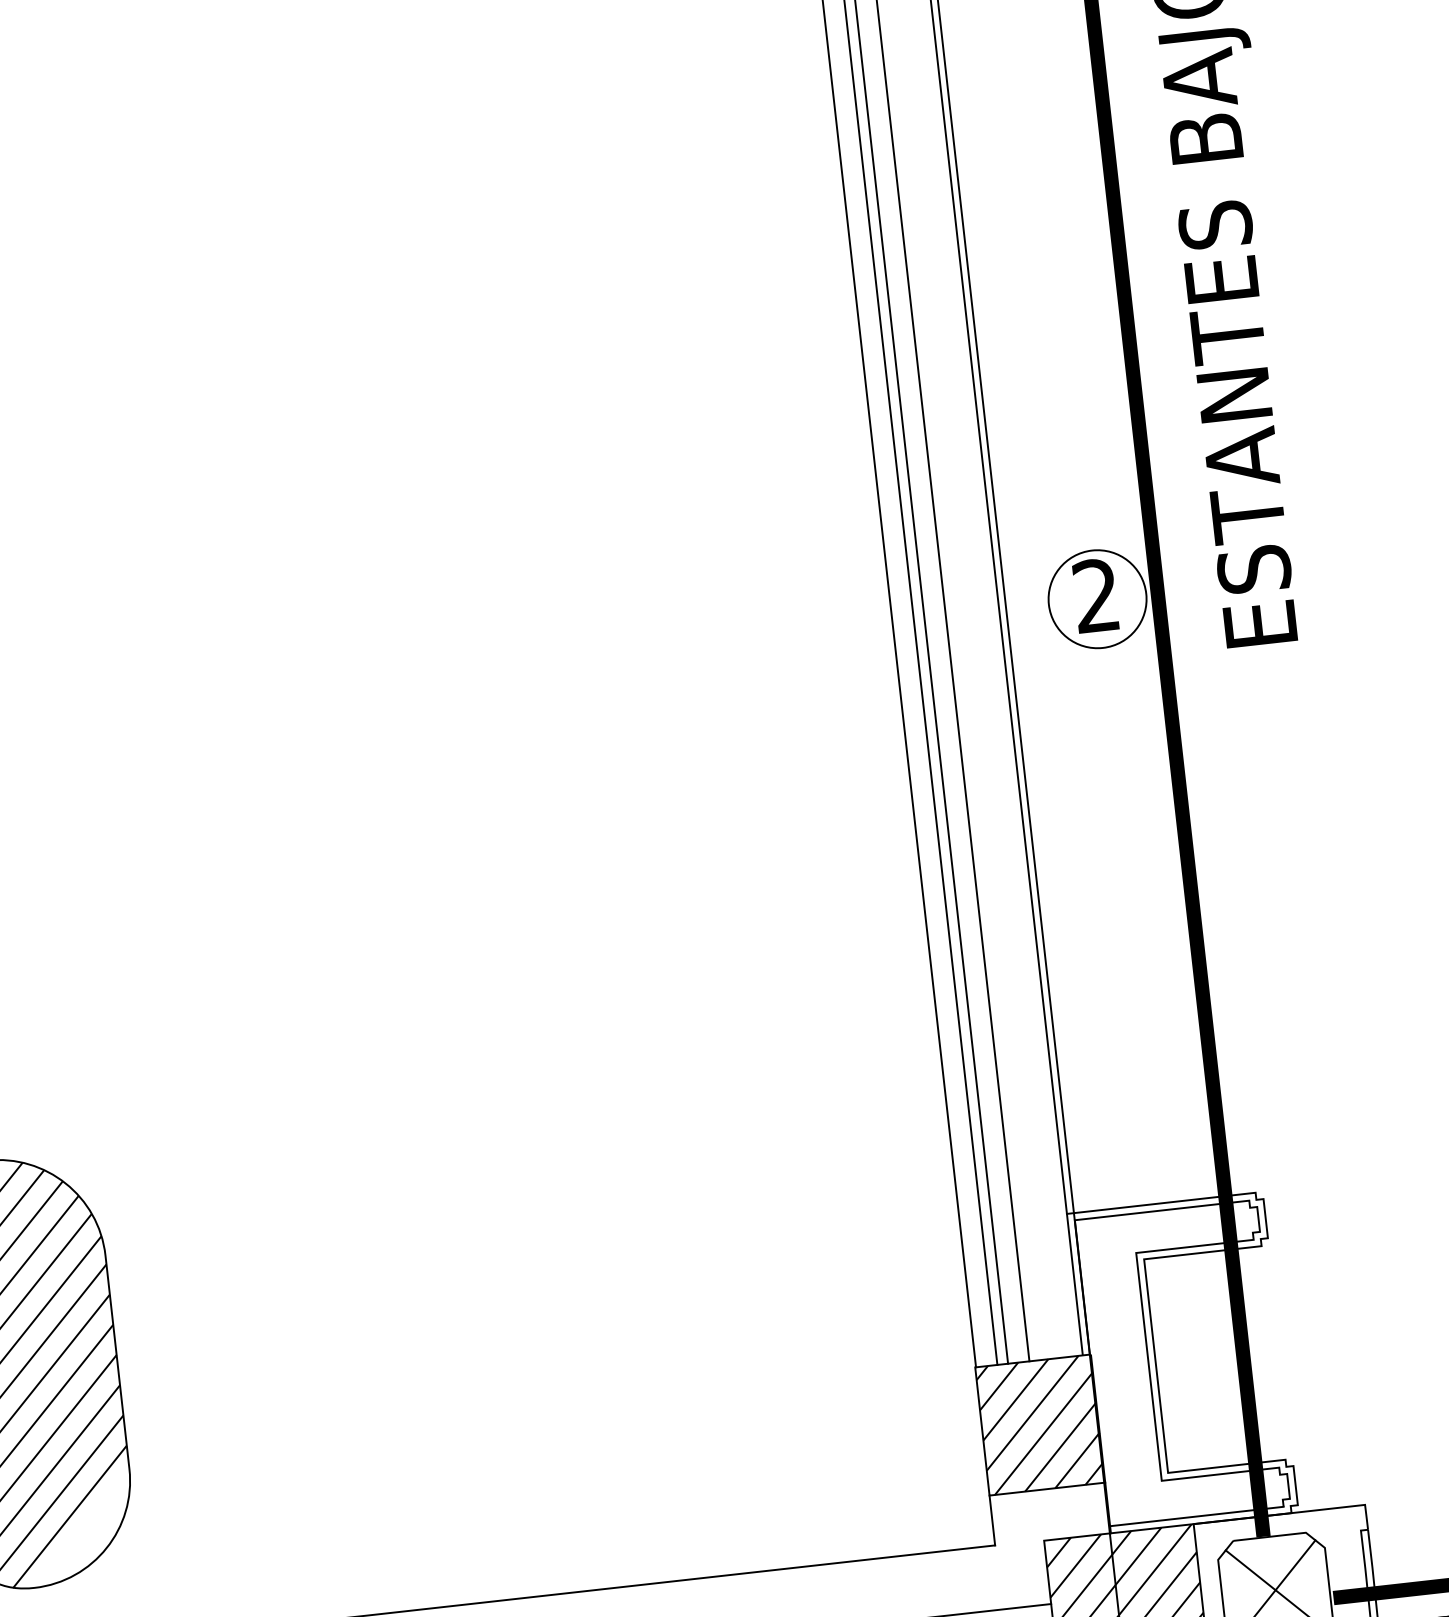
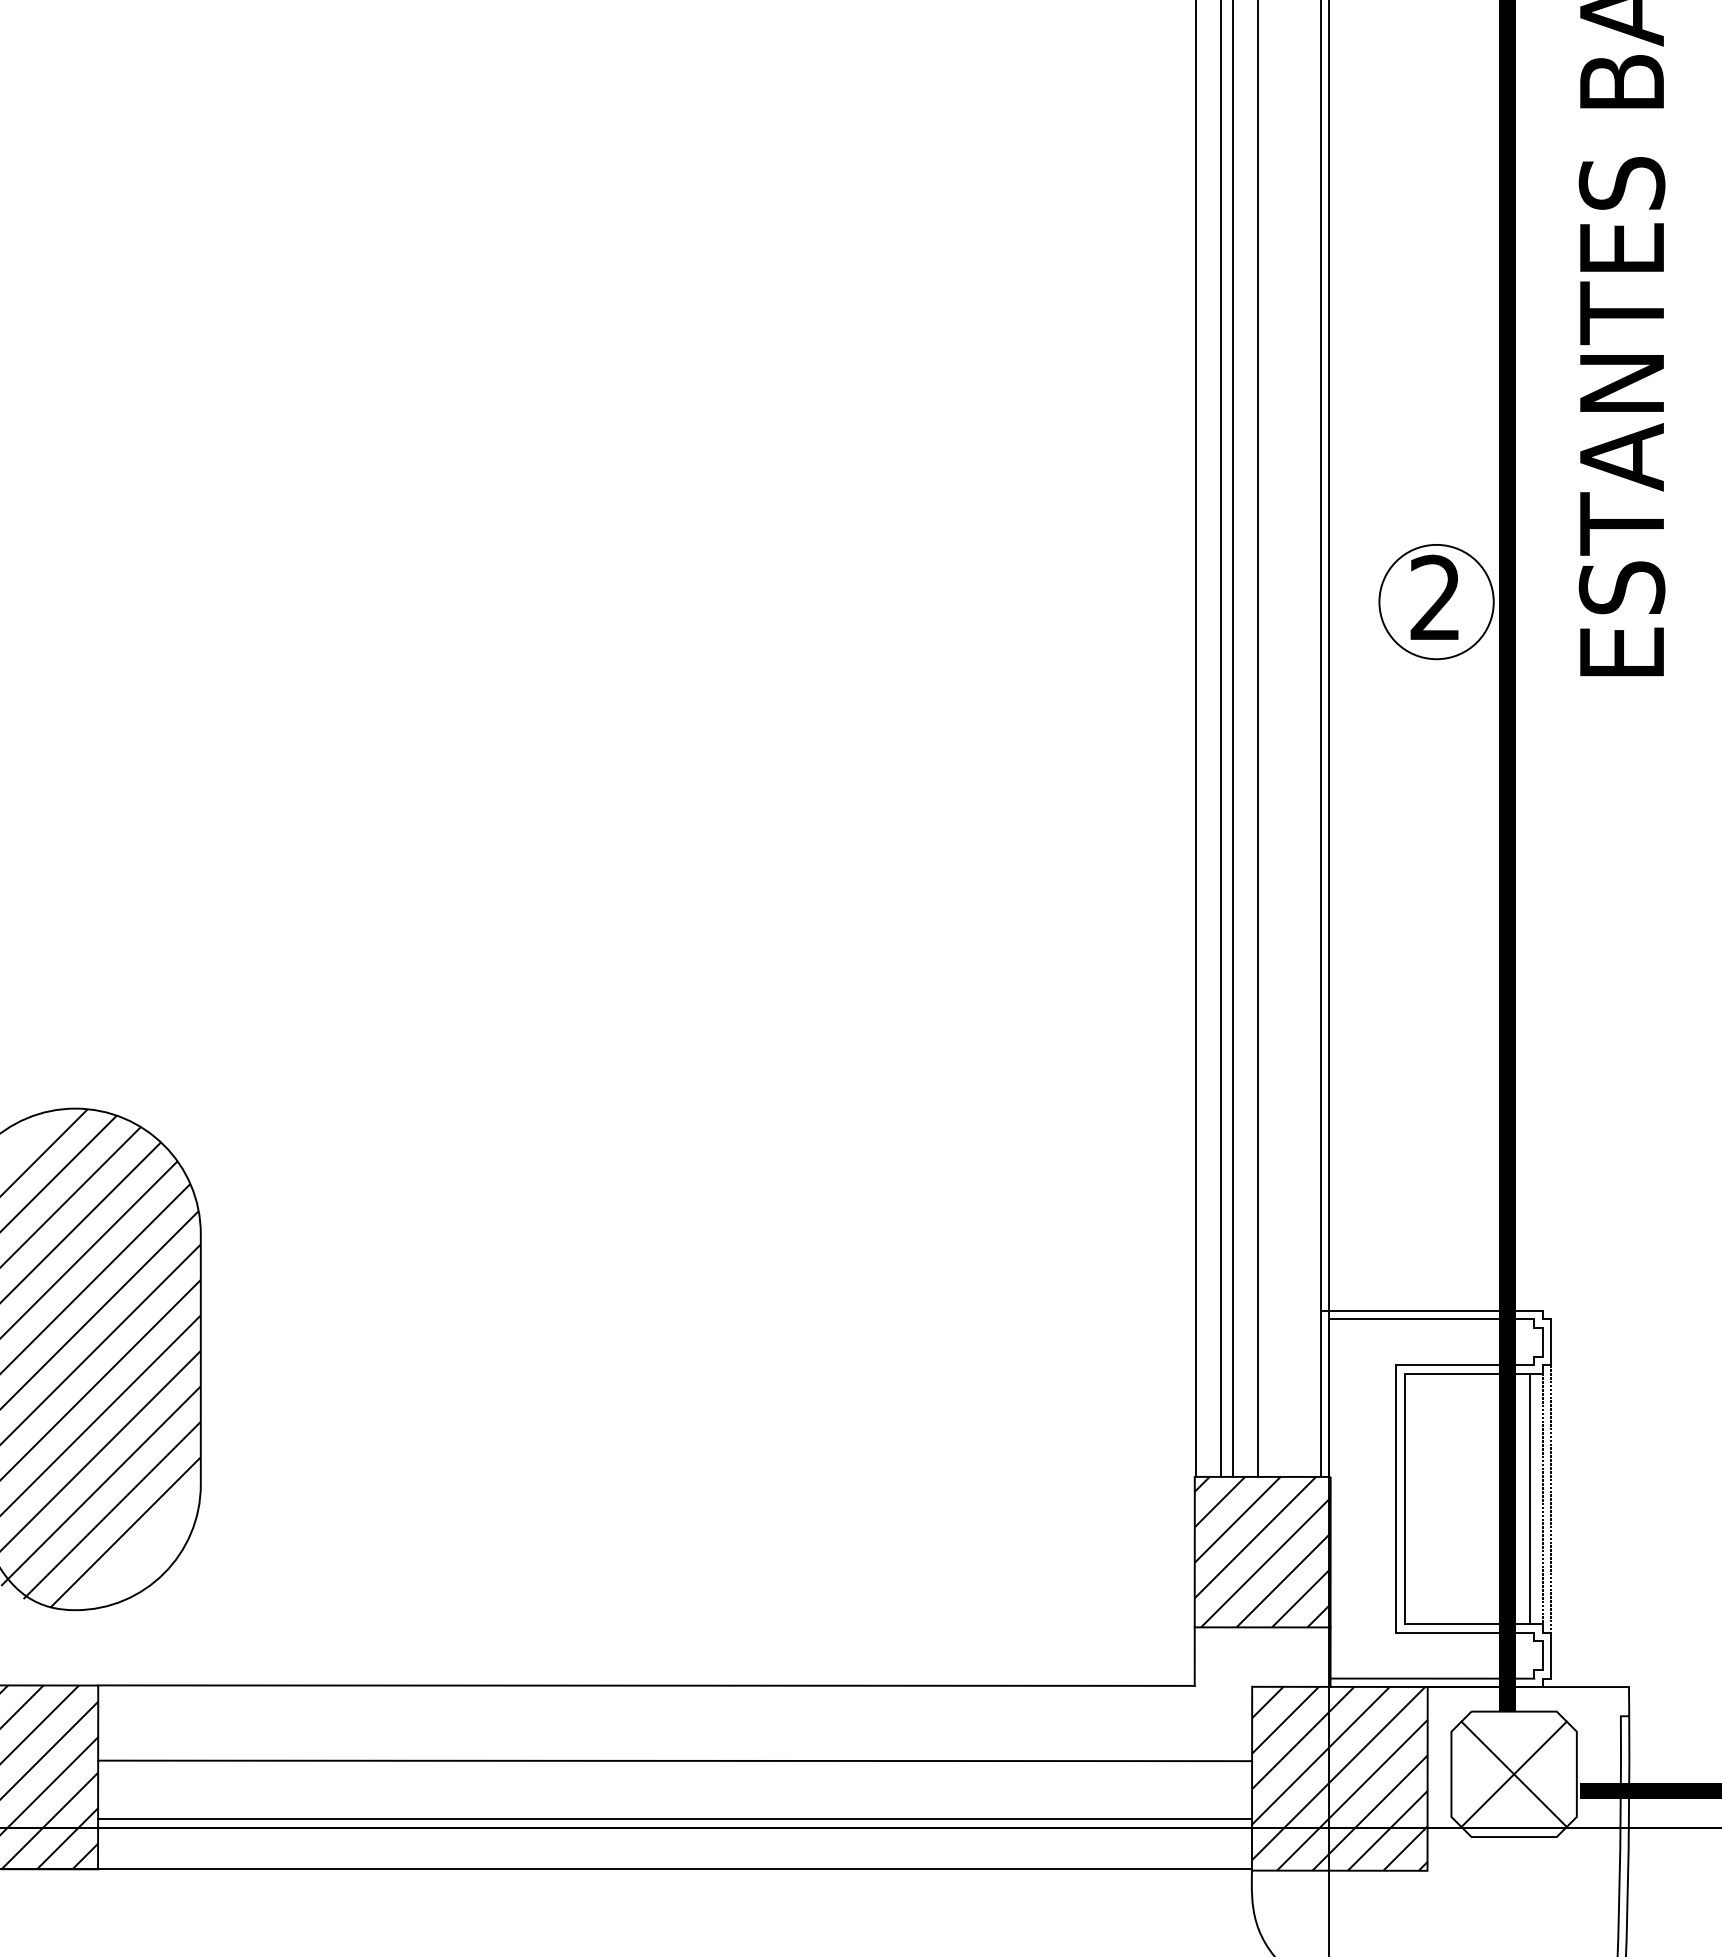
line: (1281, 1351) -> (1551, 1498), added
line: (1273, 1352) -> (1542, 1498), added
line: (1263, 1353) -> (1530, 1498), added

